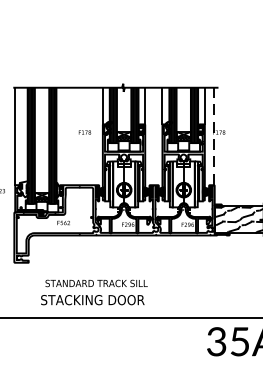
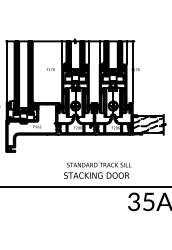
line: (214, 136) -> (132, 72), dashed -> solid
text: (93, 292) -> (97, 170), moved

